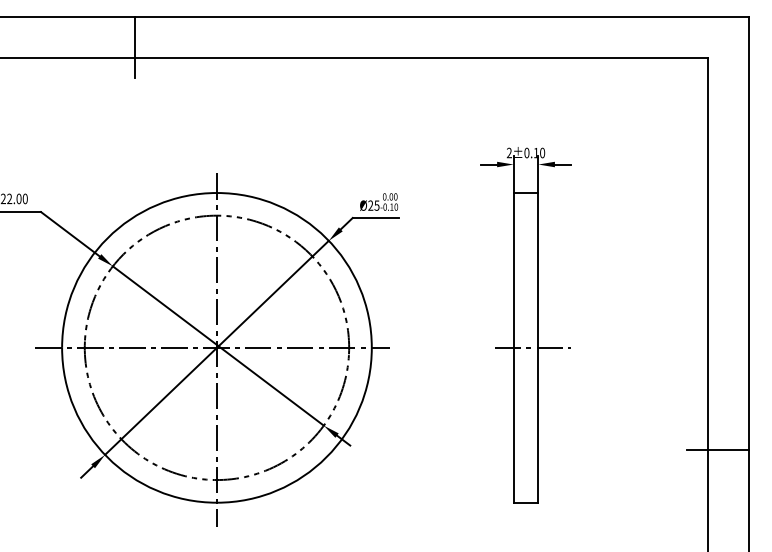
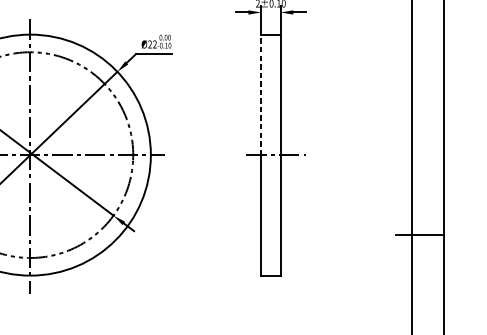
text: (376, 205) -> (154, 44), Ø25 -> Ø22
line: (513, 269) -> (261, 94), solid -> dashed

